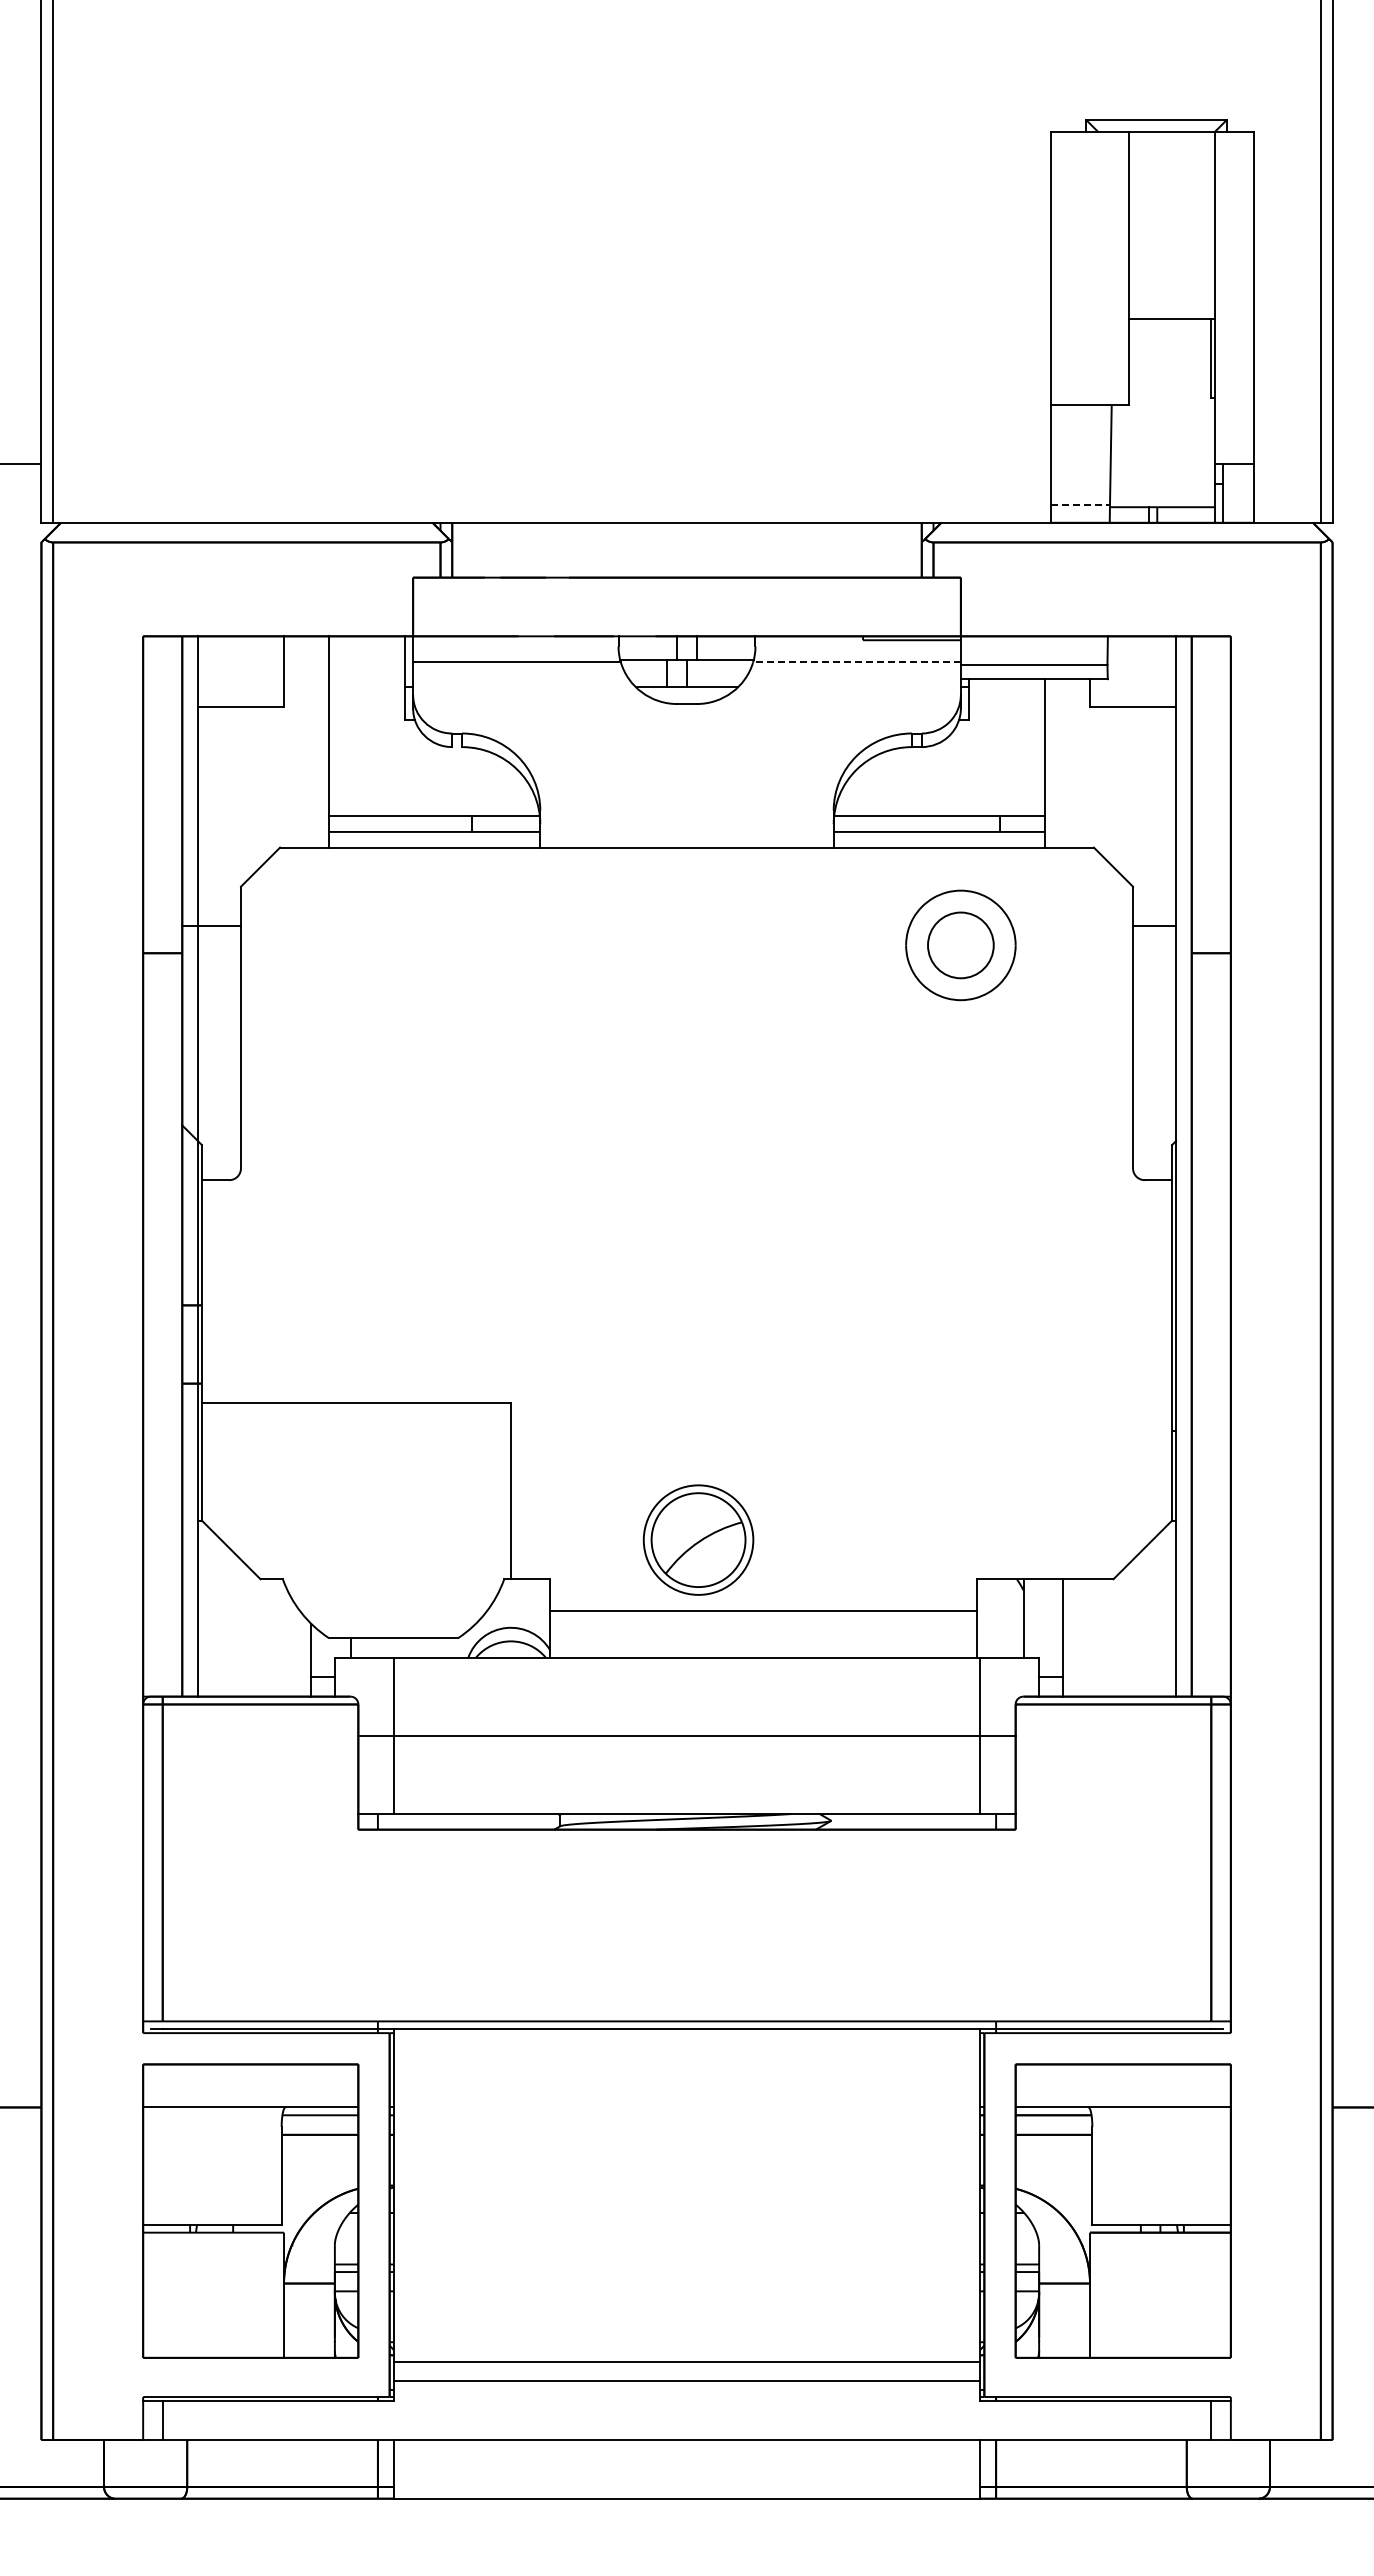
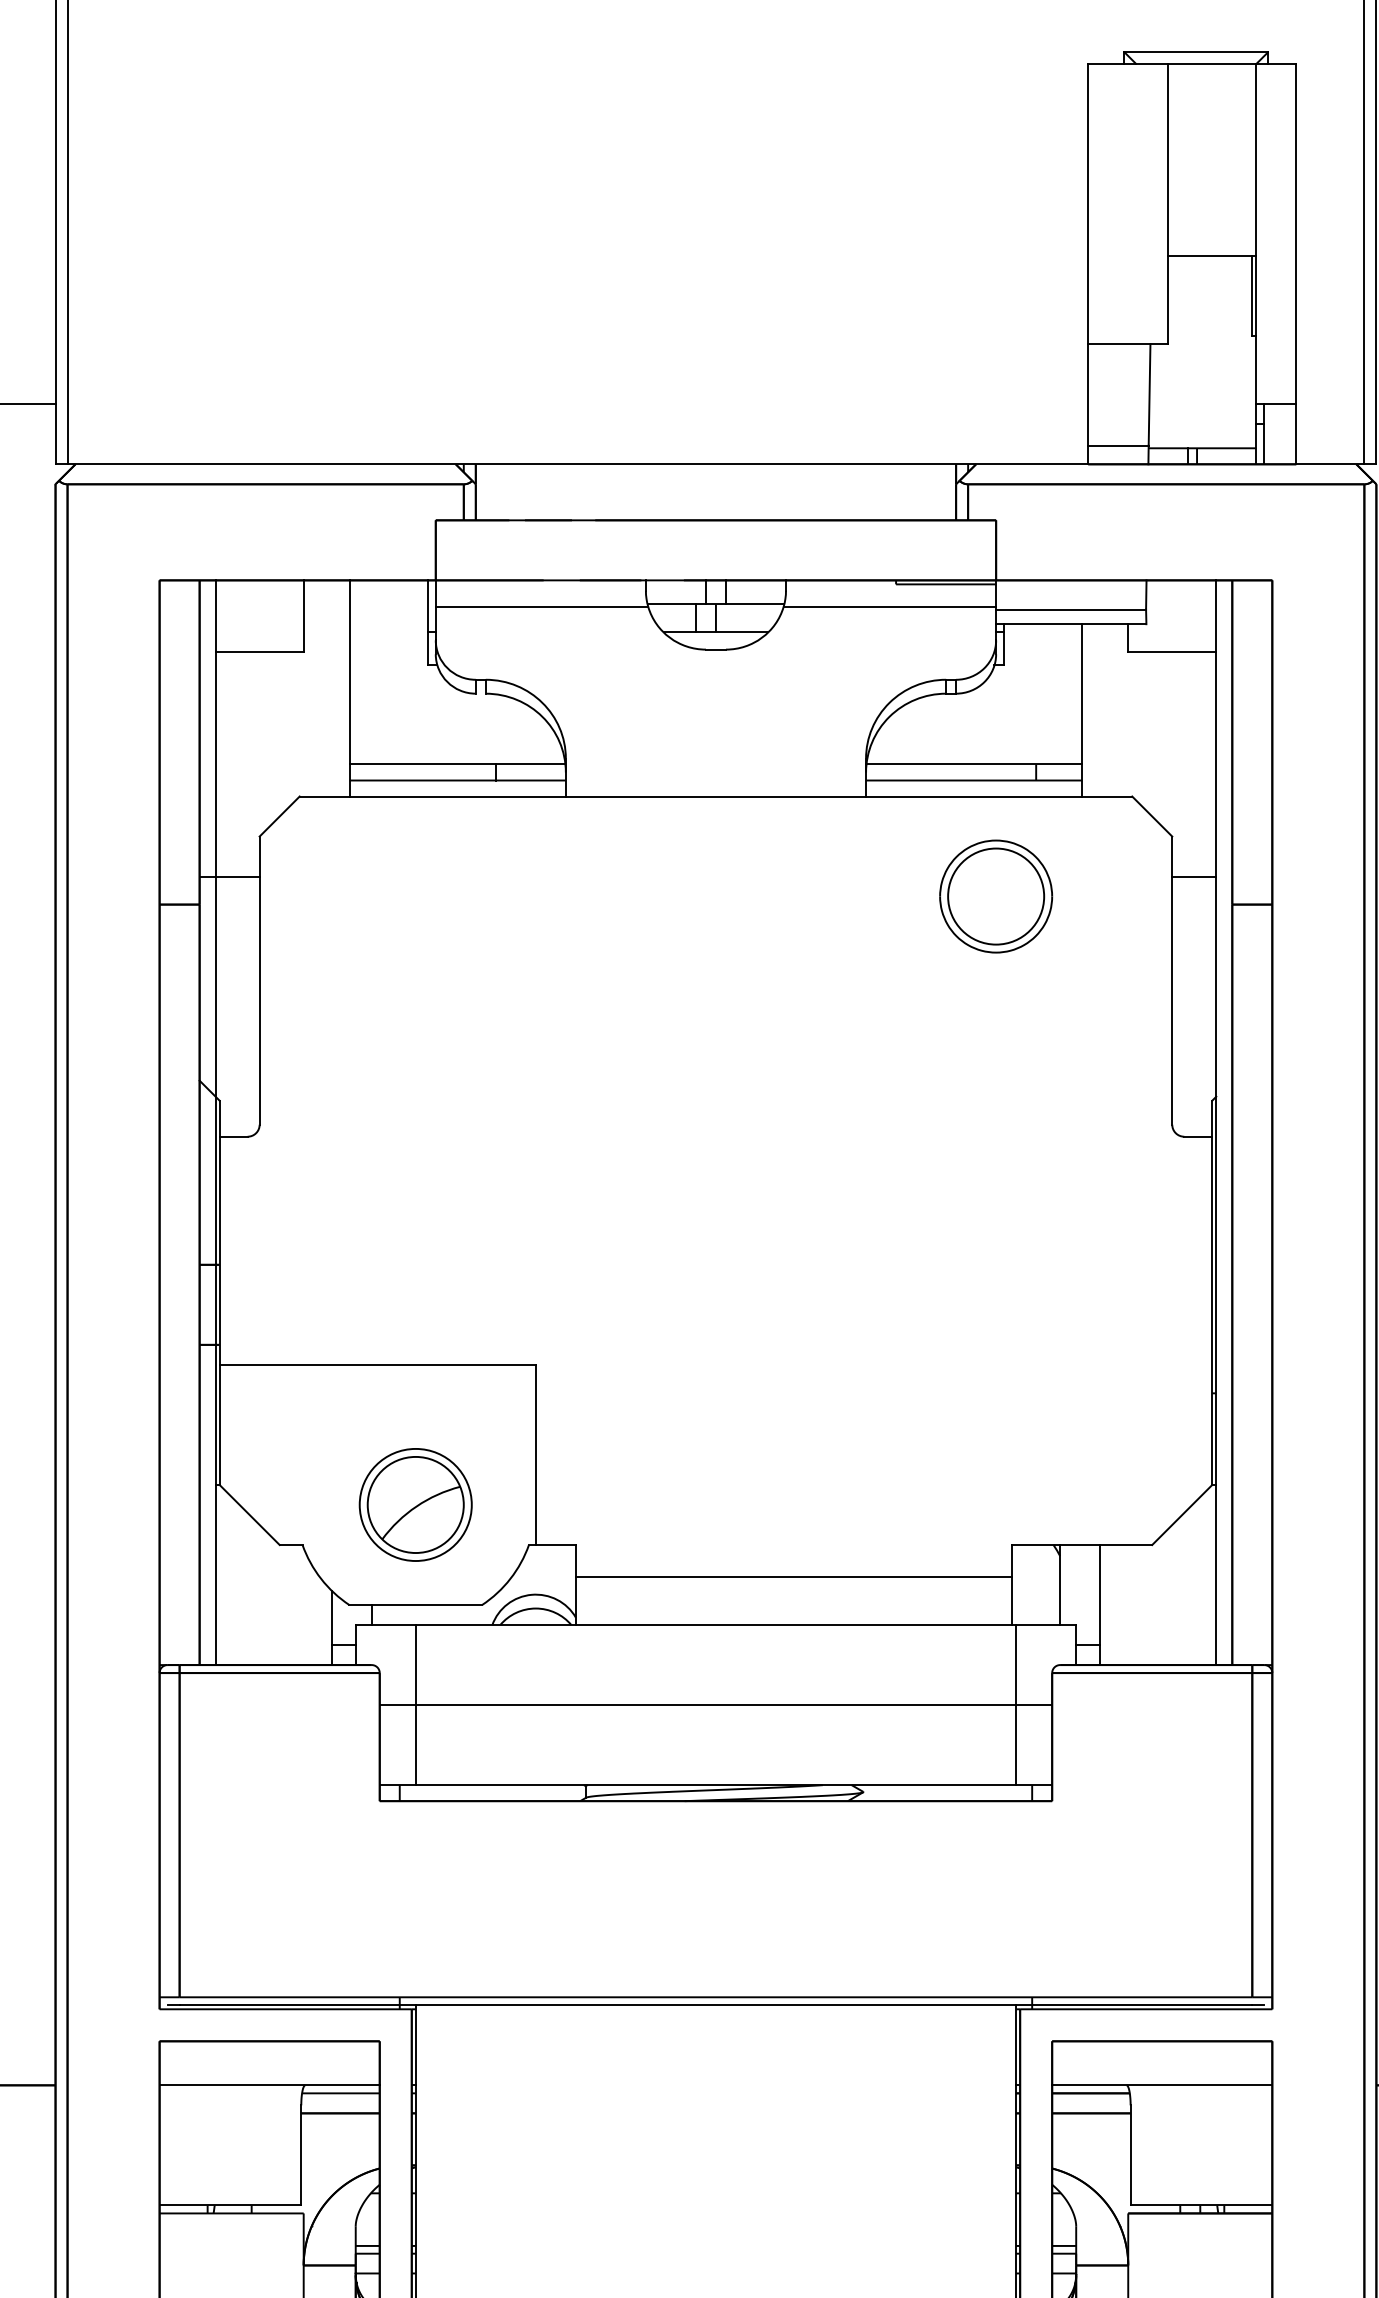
line: (1080, 504) -> (1118, 445), dashed -> solid
line: (857, 662) -> (890, 607), dashed -> solid
circle: (960, 945) -> (995, 896), size x1.43
part: (698, 1539) -> (415, 1504), moved

